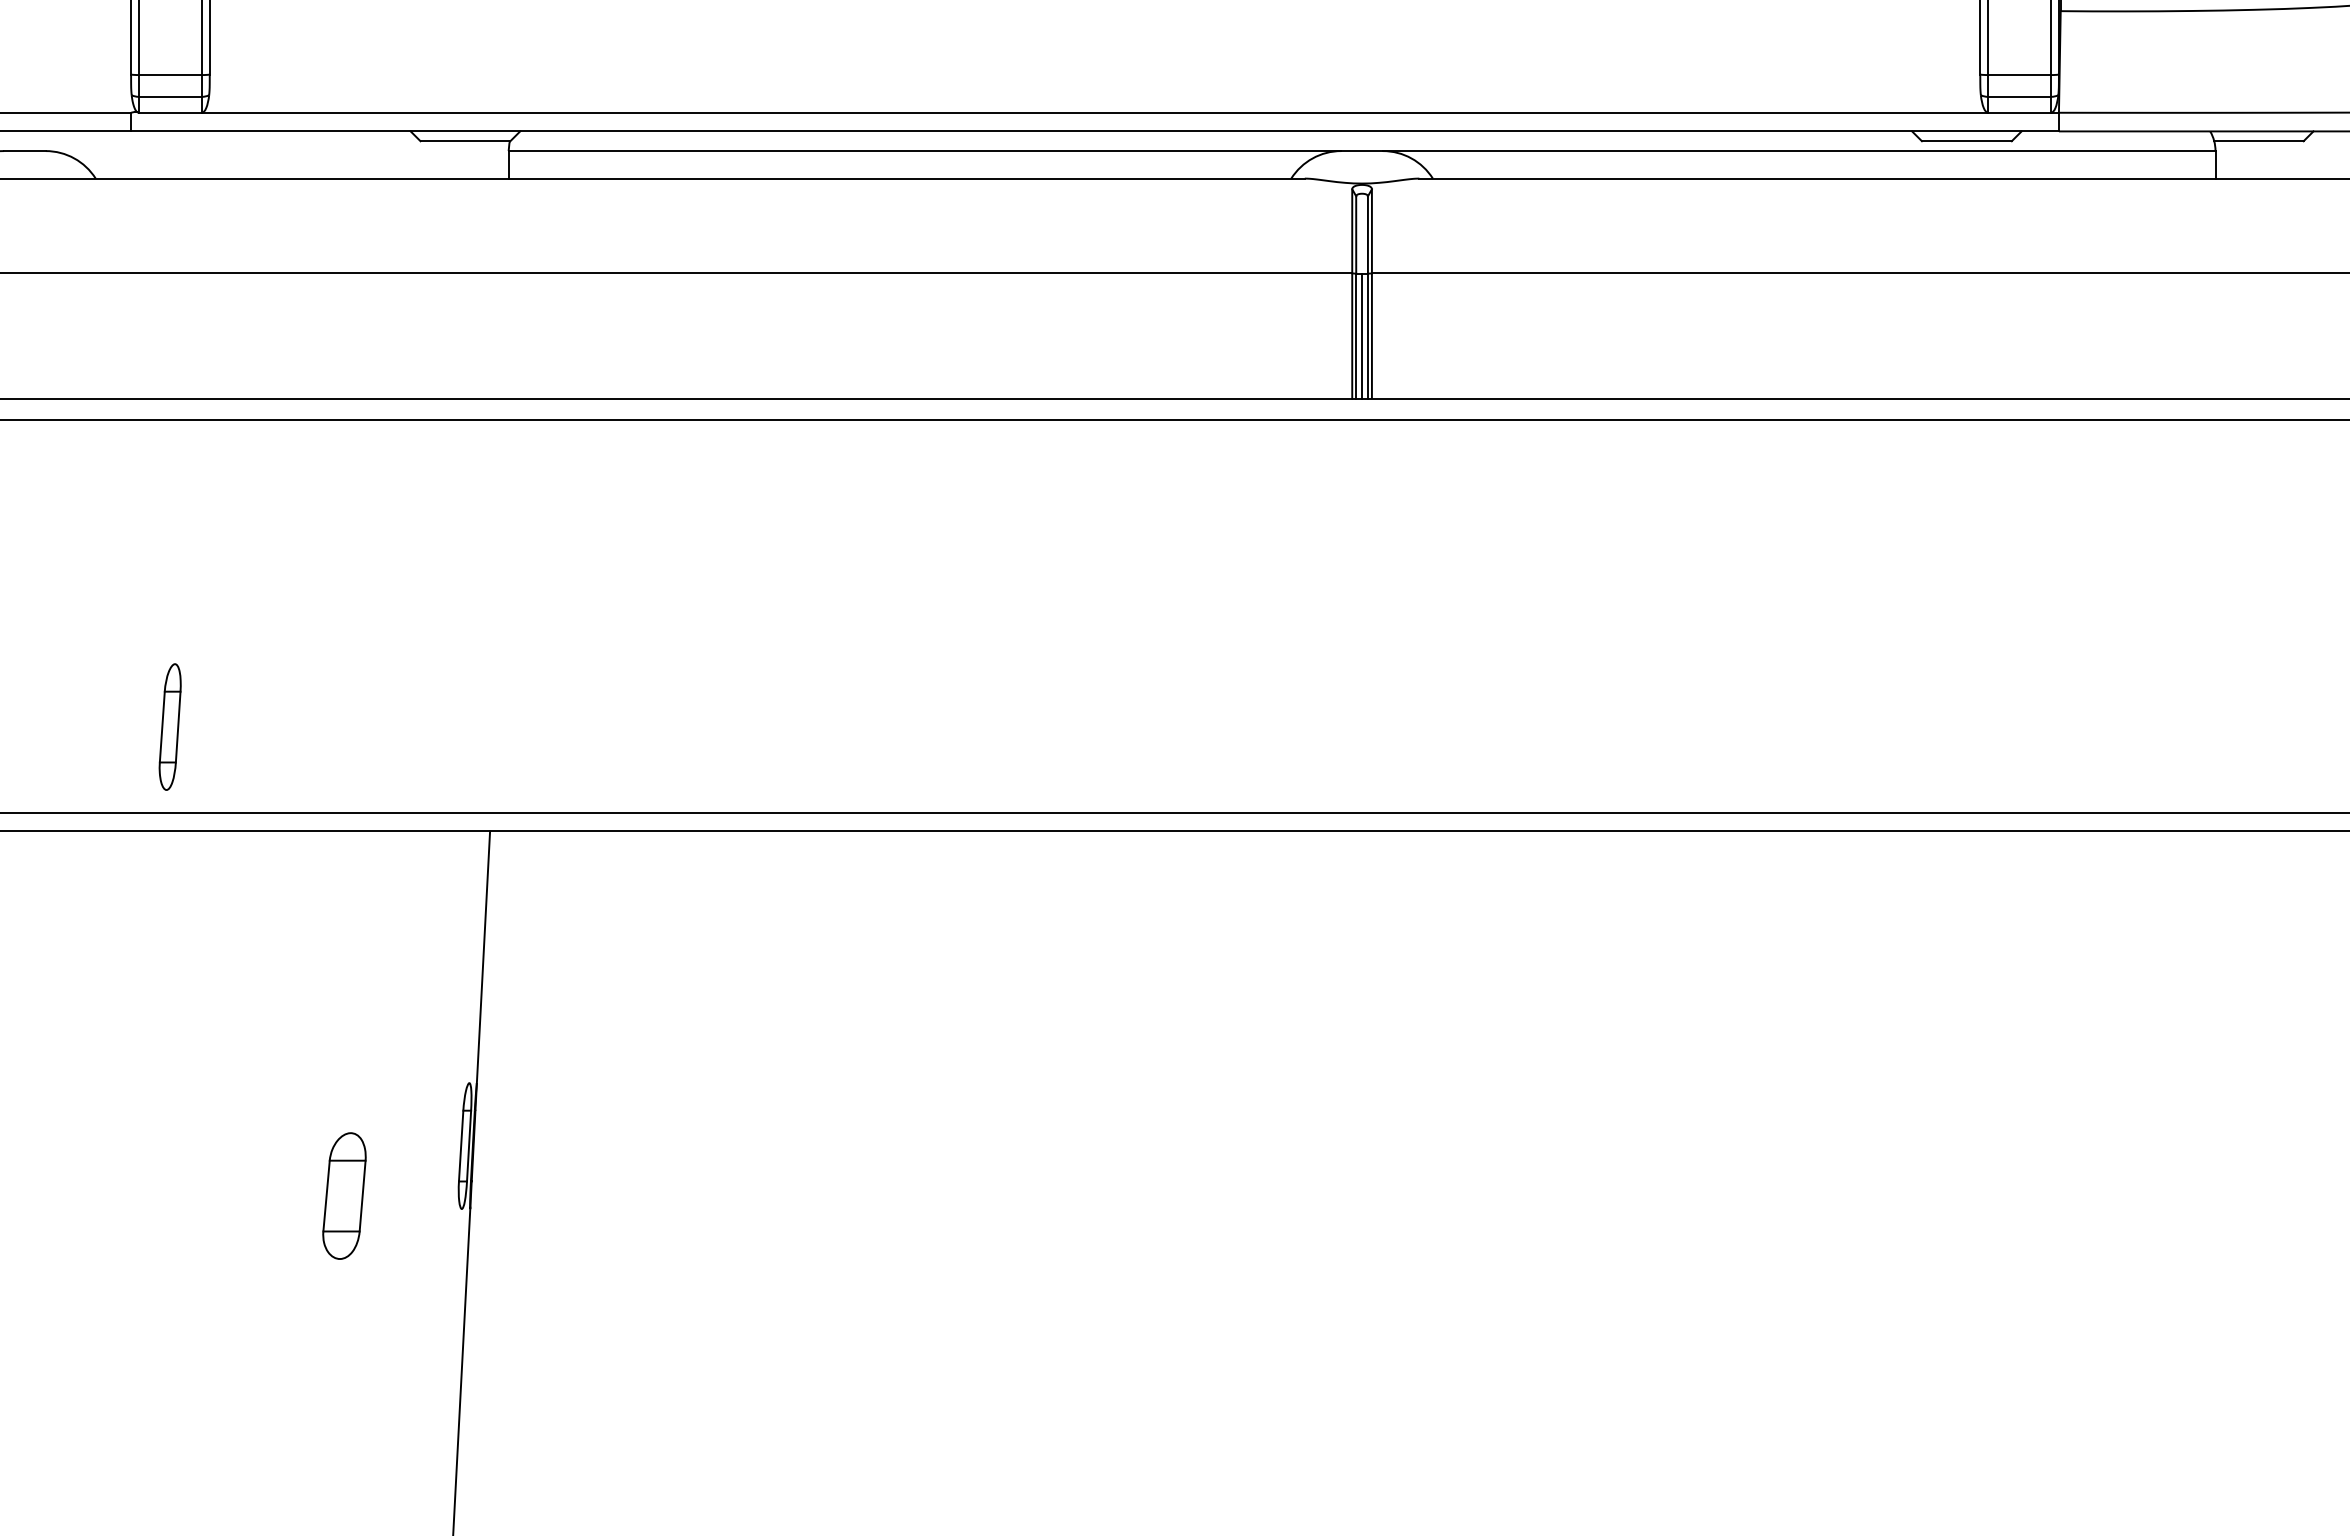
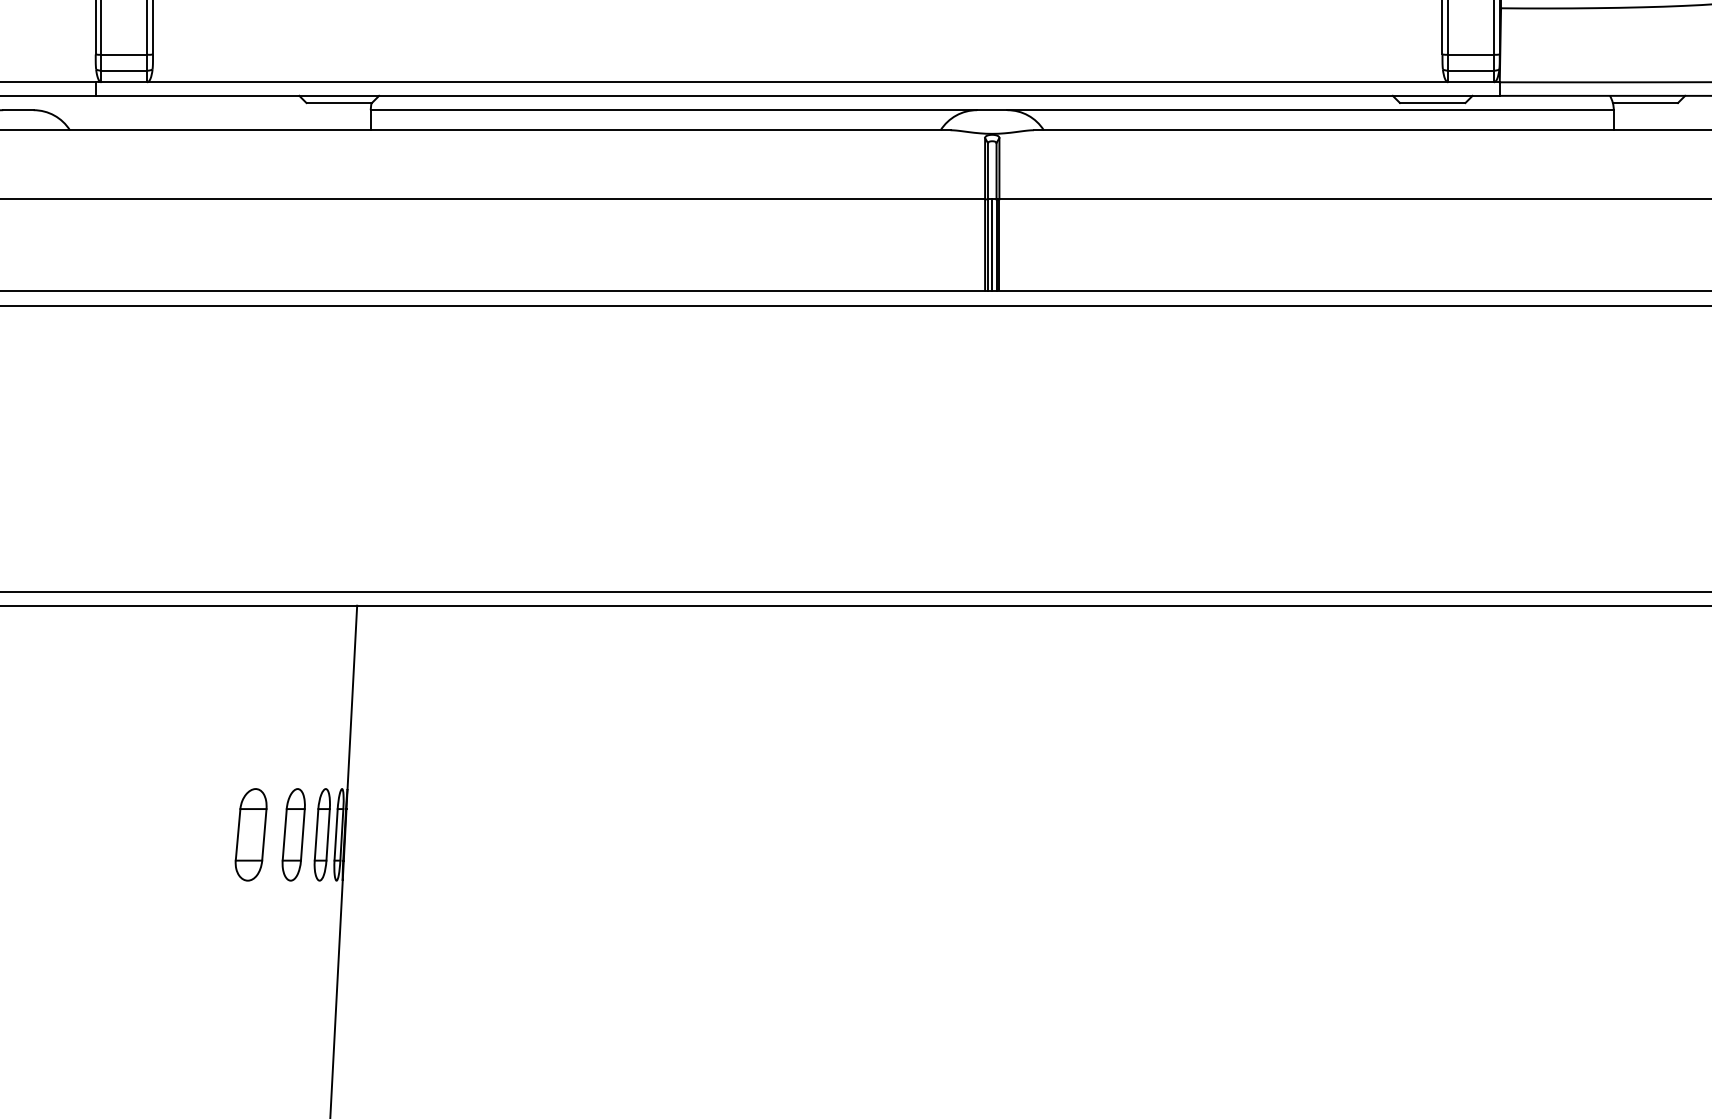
part: (169, 726) -> (321, 834), moved
part: (402, 1145) -> (293, 834), added
part: (344, 1195) -> (251, 834), moved

